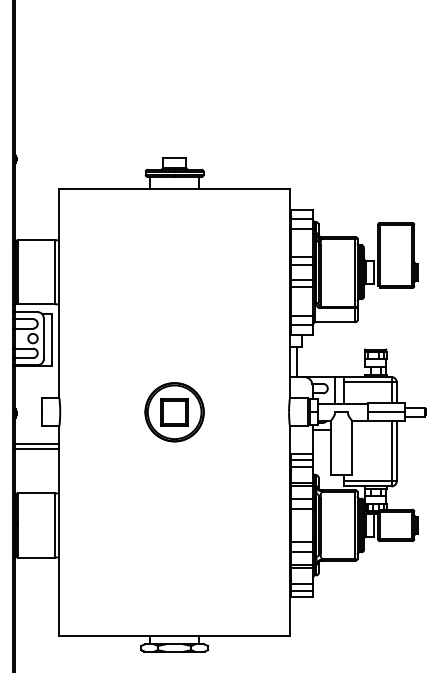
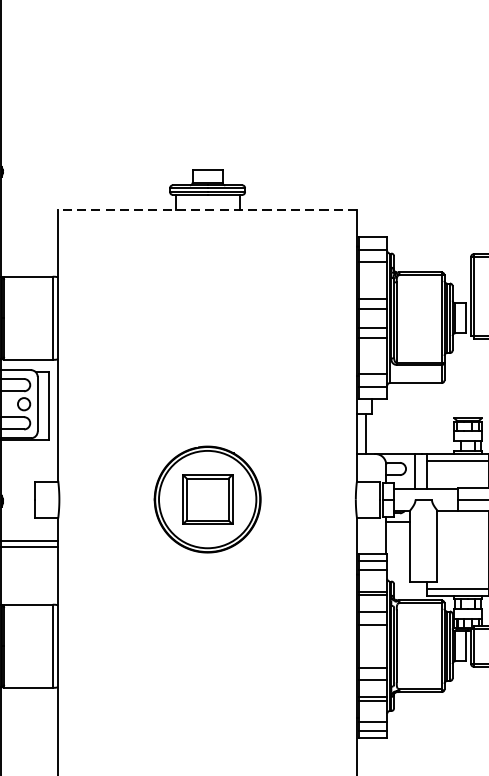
line: (174, 188) -> (207, 209), solid -> dashed
part: (174, 412) -> (207, 499), size x1.4

